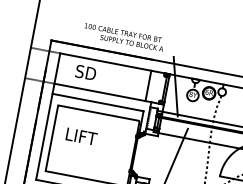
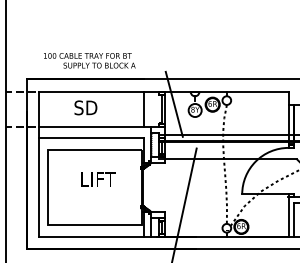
text: (123, 37) -> (89, 60), moved
text: (85, 72) -> (85, 107), moved
text: (81, 136) -> (98, 179), moved

